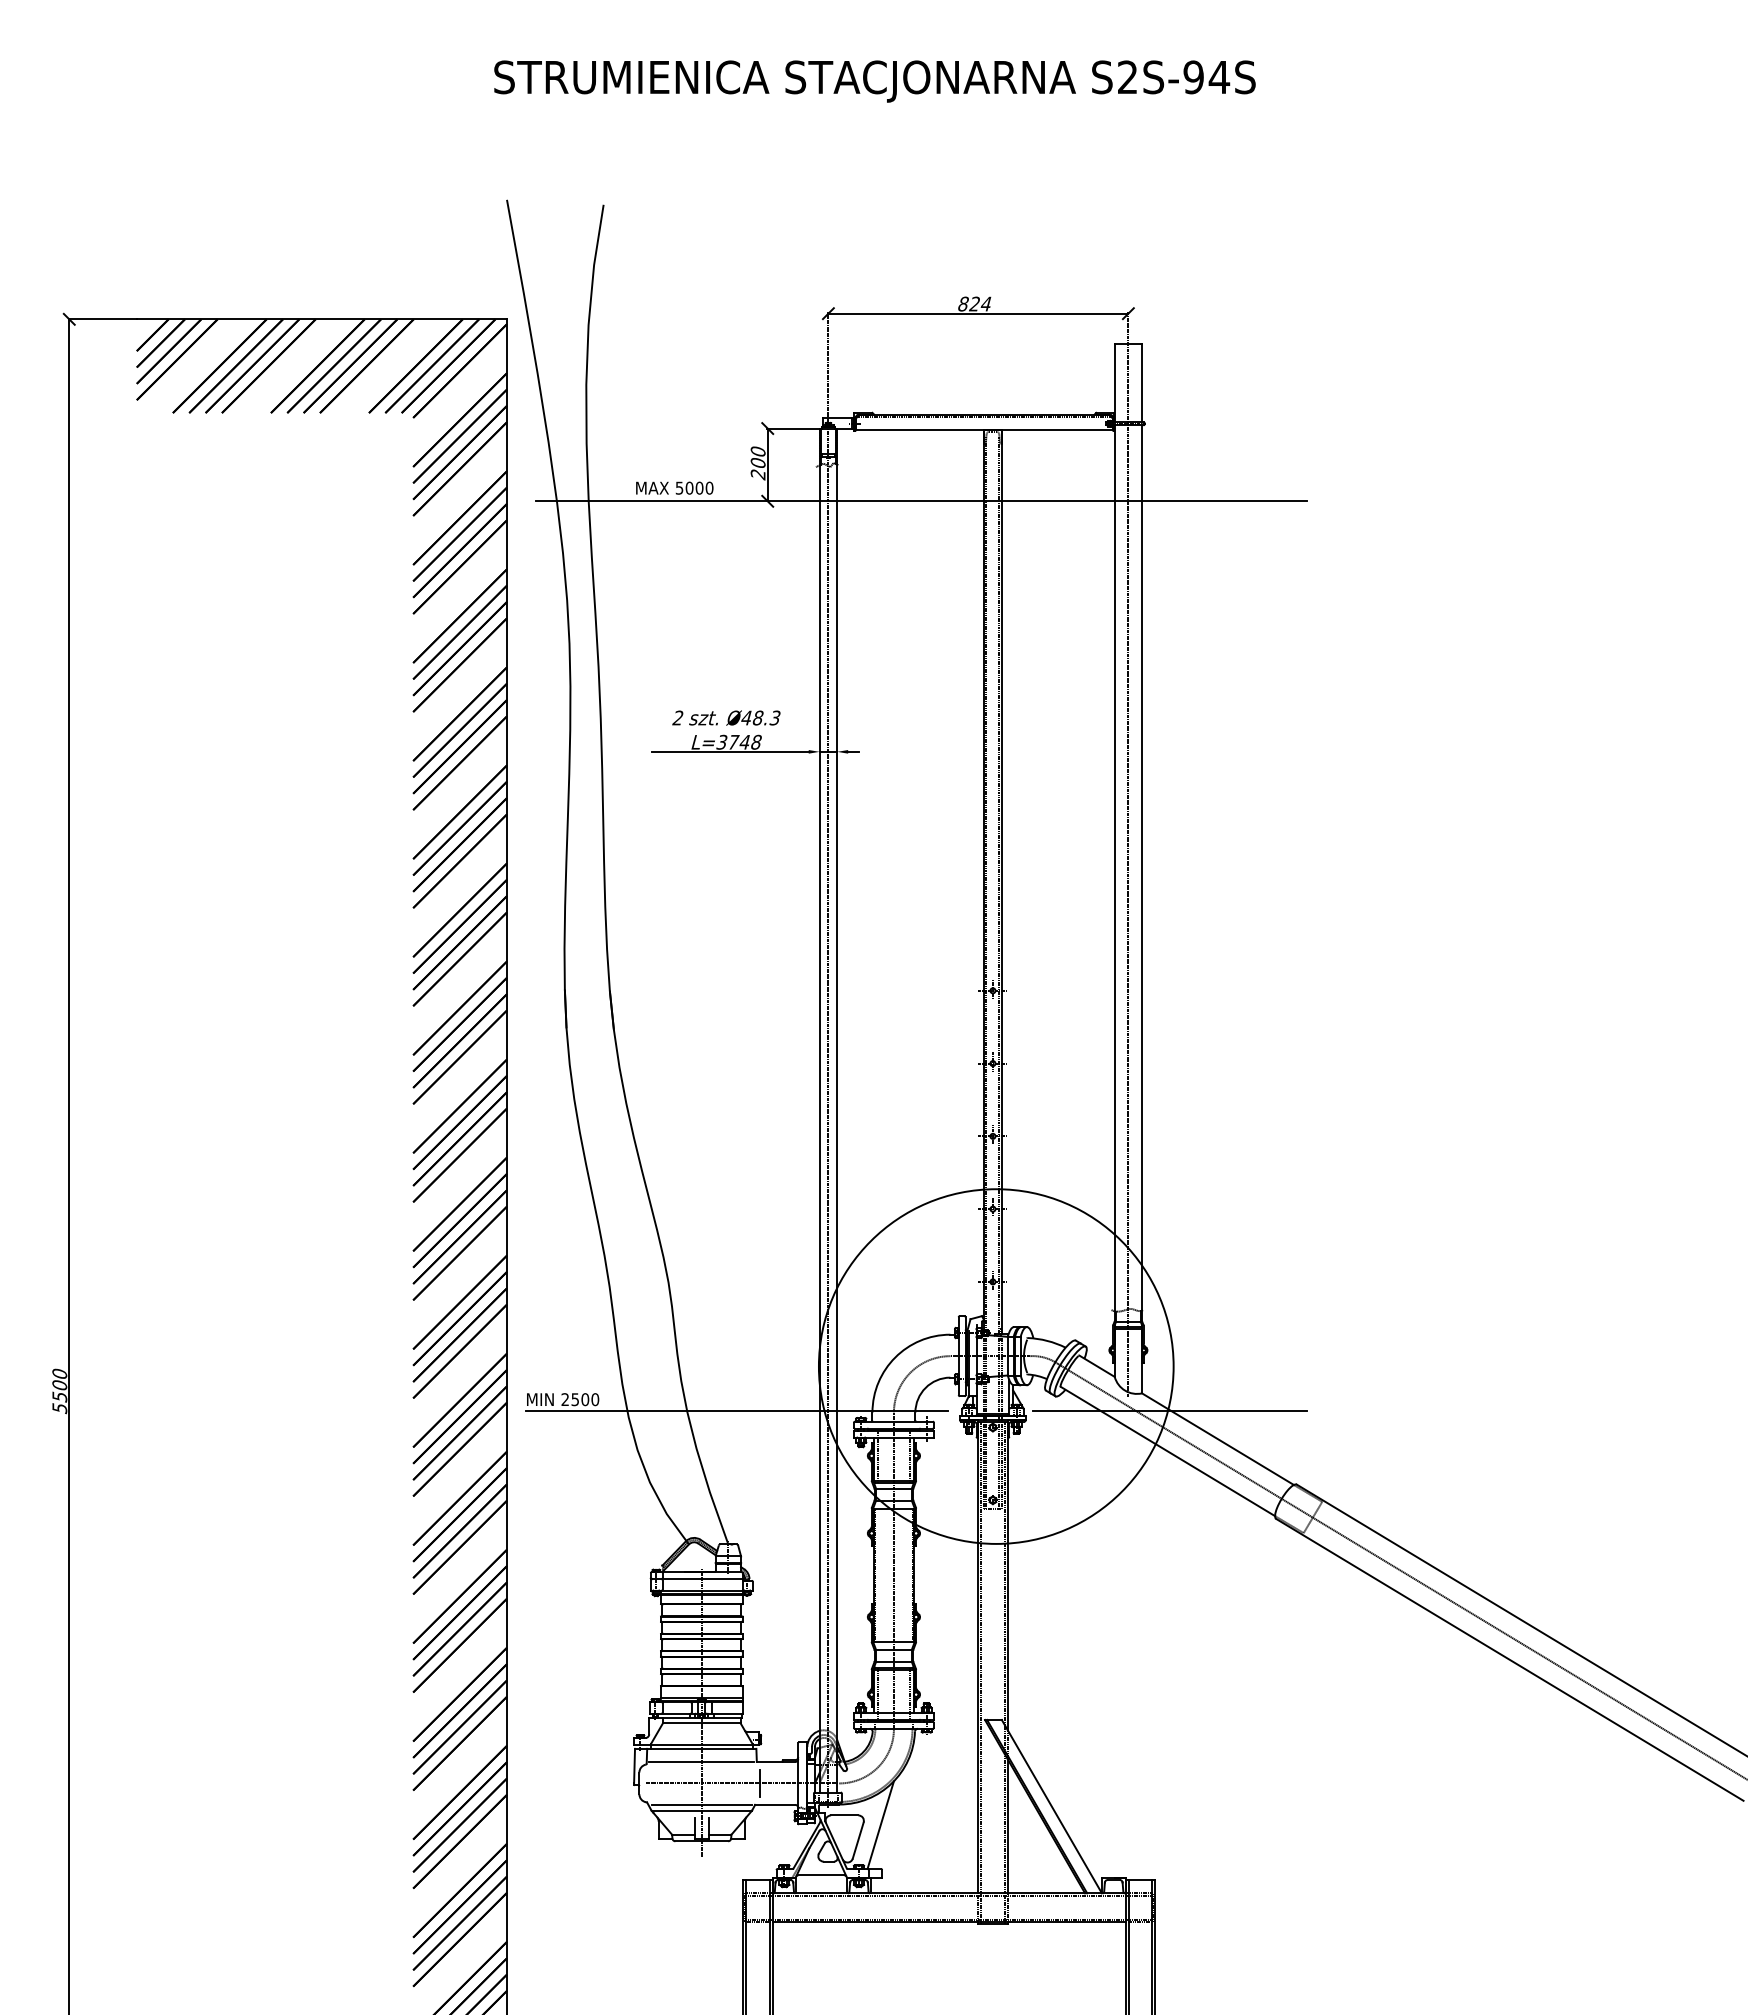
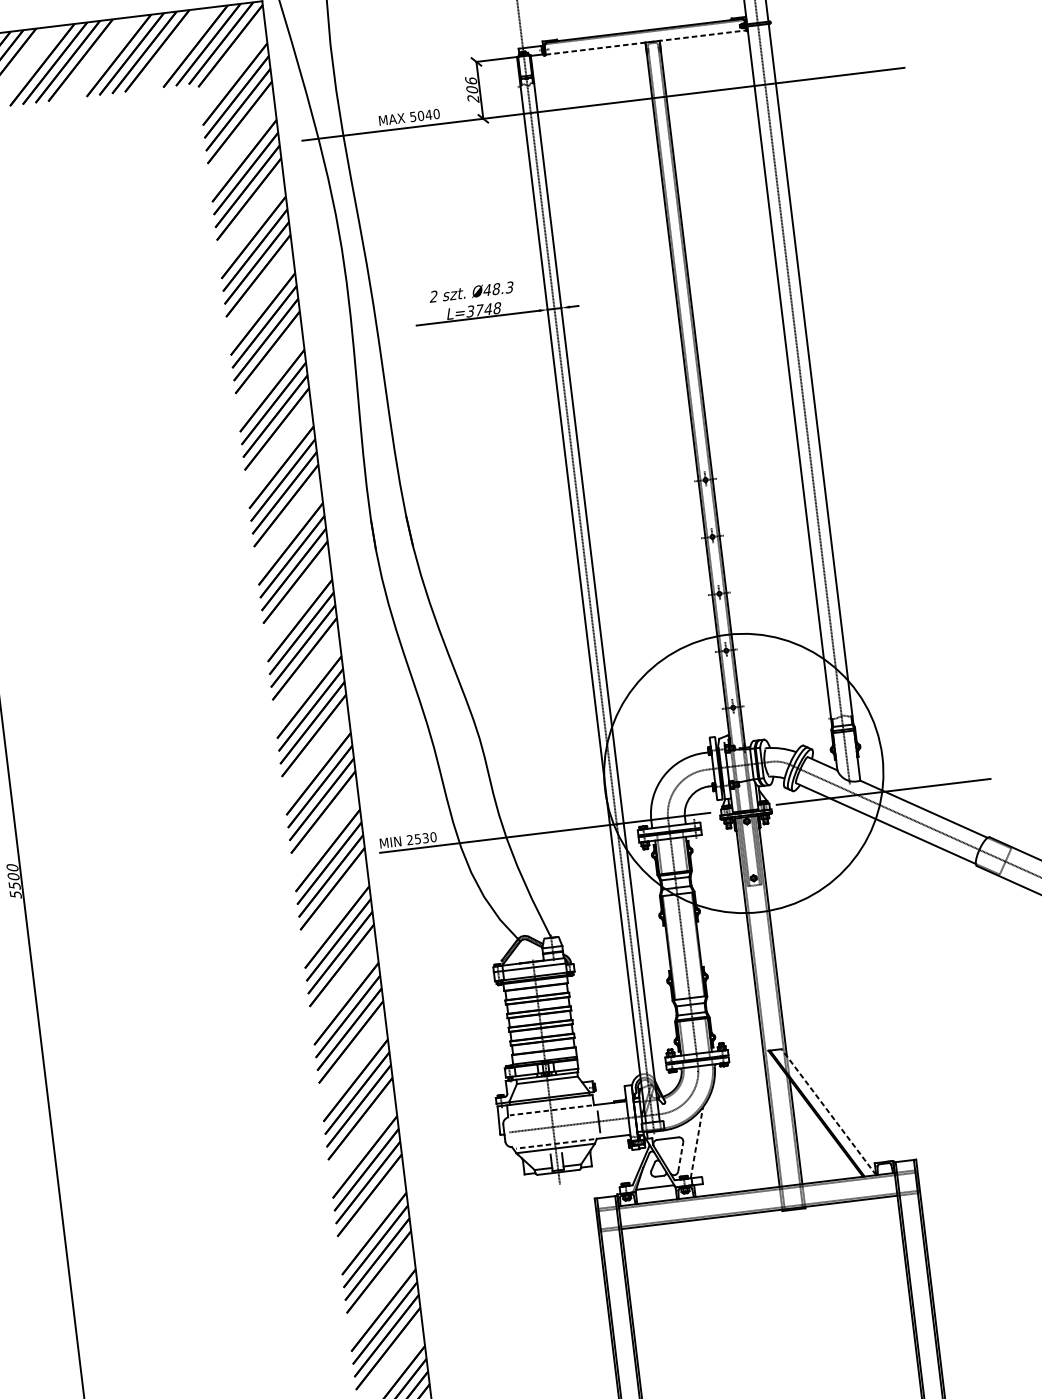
line: (984, 429) -> (645, 42), solid -> dashed
text: (757, 451) -> (470, 80), 200 -> 206
text: (699, 487) -> (428, 114), 5000 -> 5040
text: (585, 1399) -> (425, 838), 2500 -> 2530
line: (701, 1761) -> (550, 1110), solid -> dashed
line: (701, 1804) -> (554, 1143), solid -> dashed
line: (1051, 1806) -> (828, 1112), solid -> dashed
line: (880, 1825) -> (696, 1143), solid -> dashed
line: (858, 1840) -> (680, 1156), solid -> dashed

